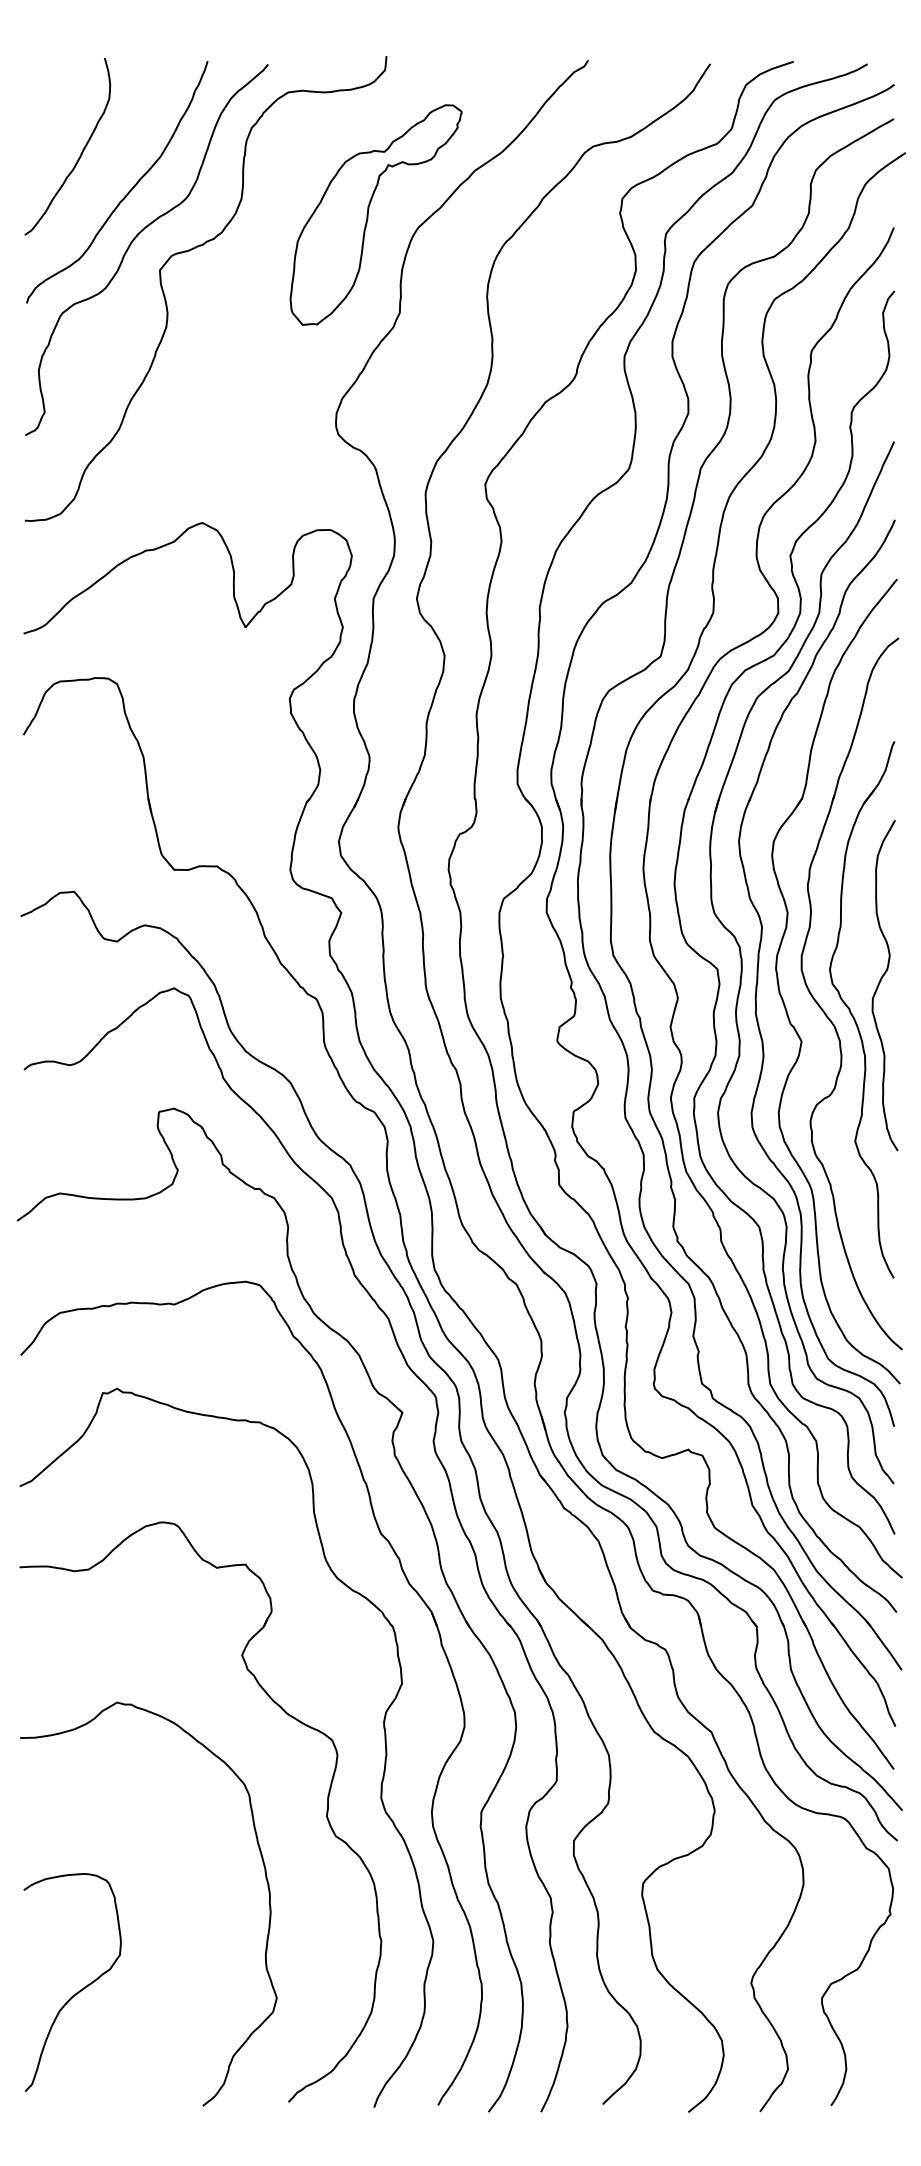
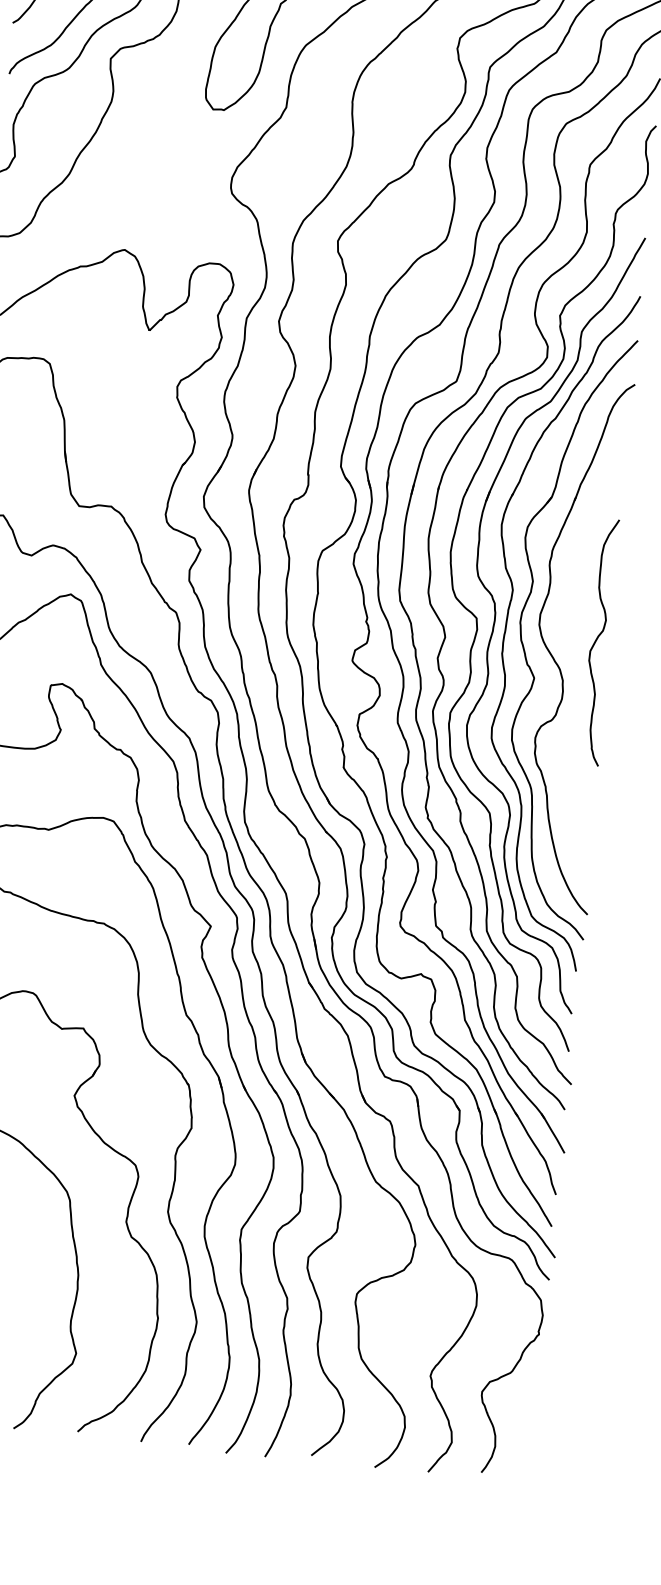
part: (852, 1013) -> (574, 660), removed

